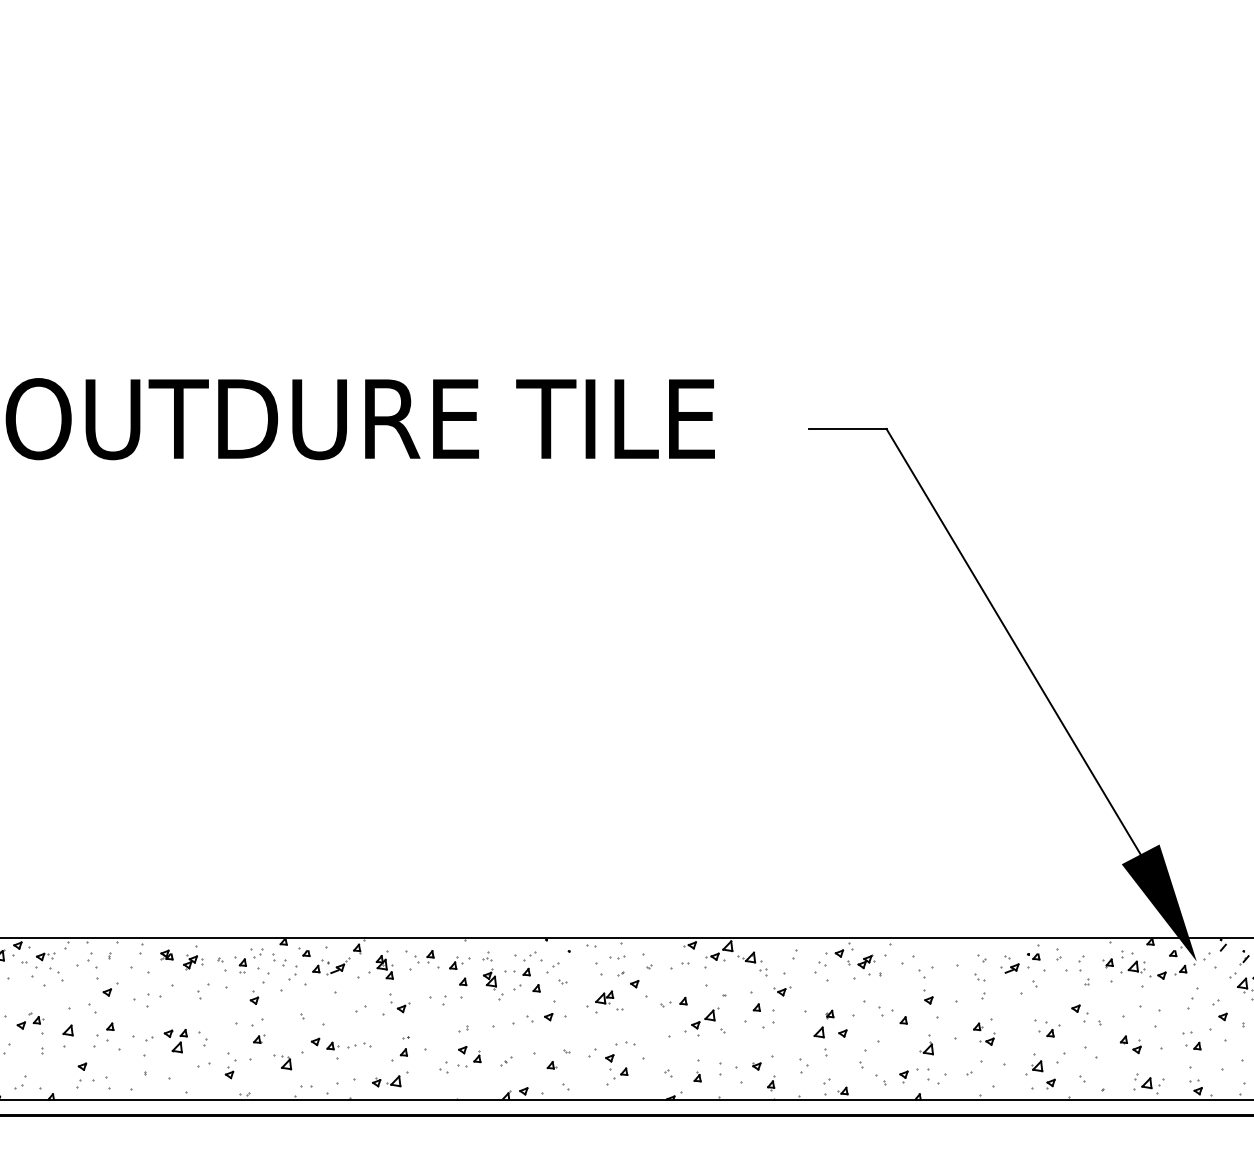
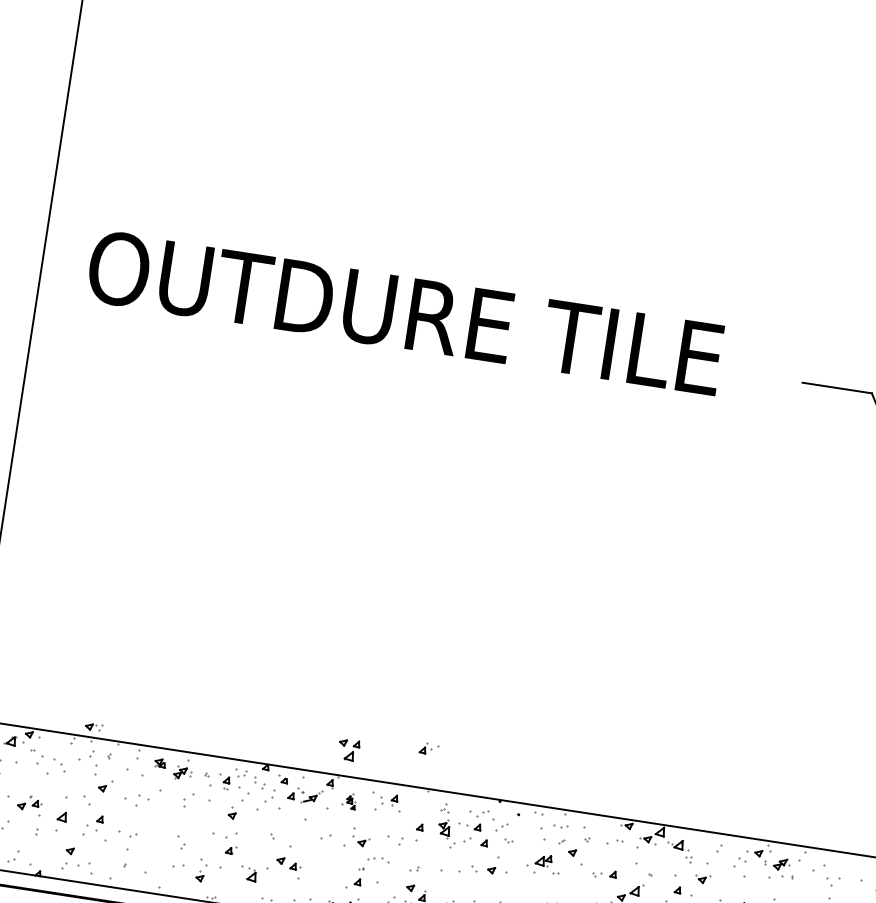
part: (45, 956) -> (93, 726), moved
part: (459, 962) -> (428, 748), moved
part: (380, 964) -> (349, 800), size x0.6
part: (175, 1041) -> (348, 750), moved
part: (359, 1045) -> (378, 859), moved

